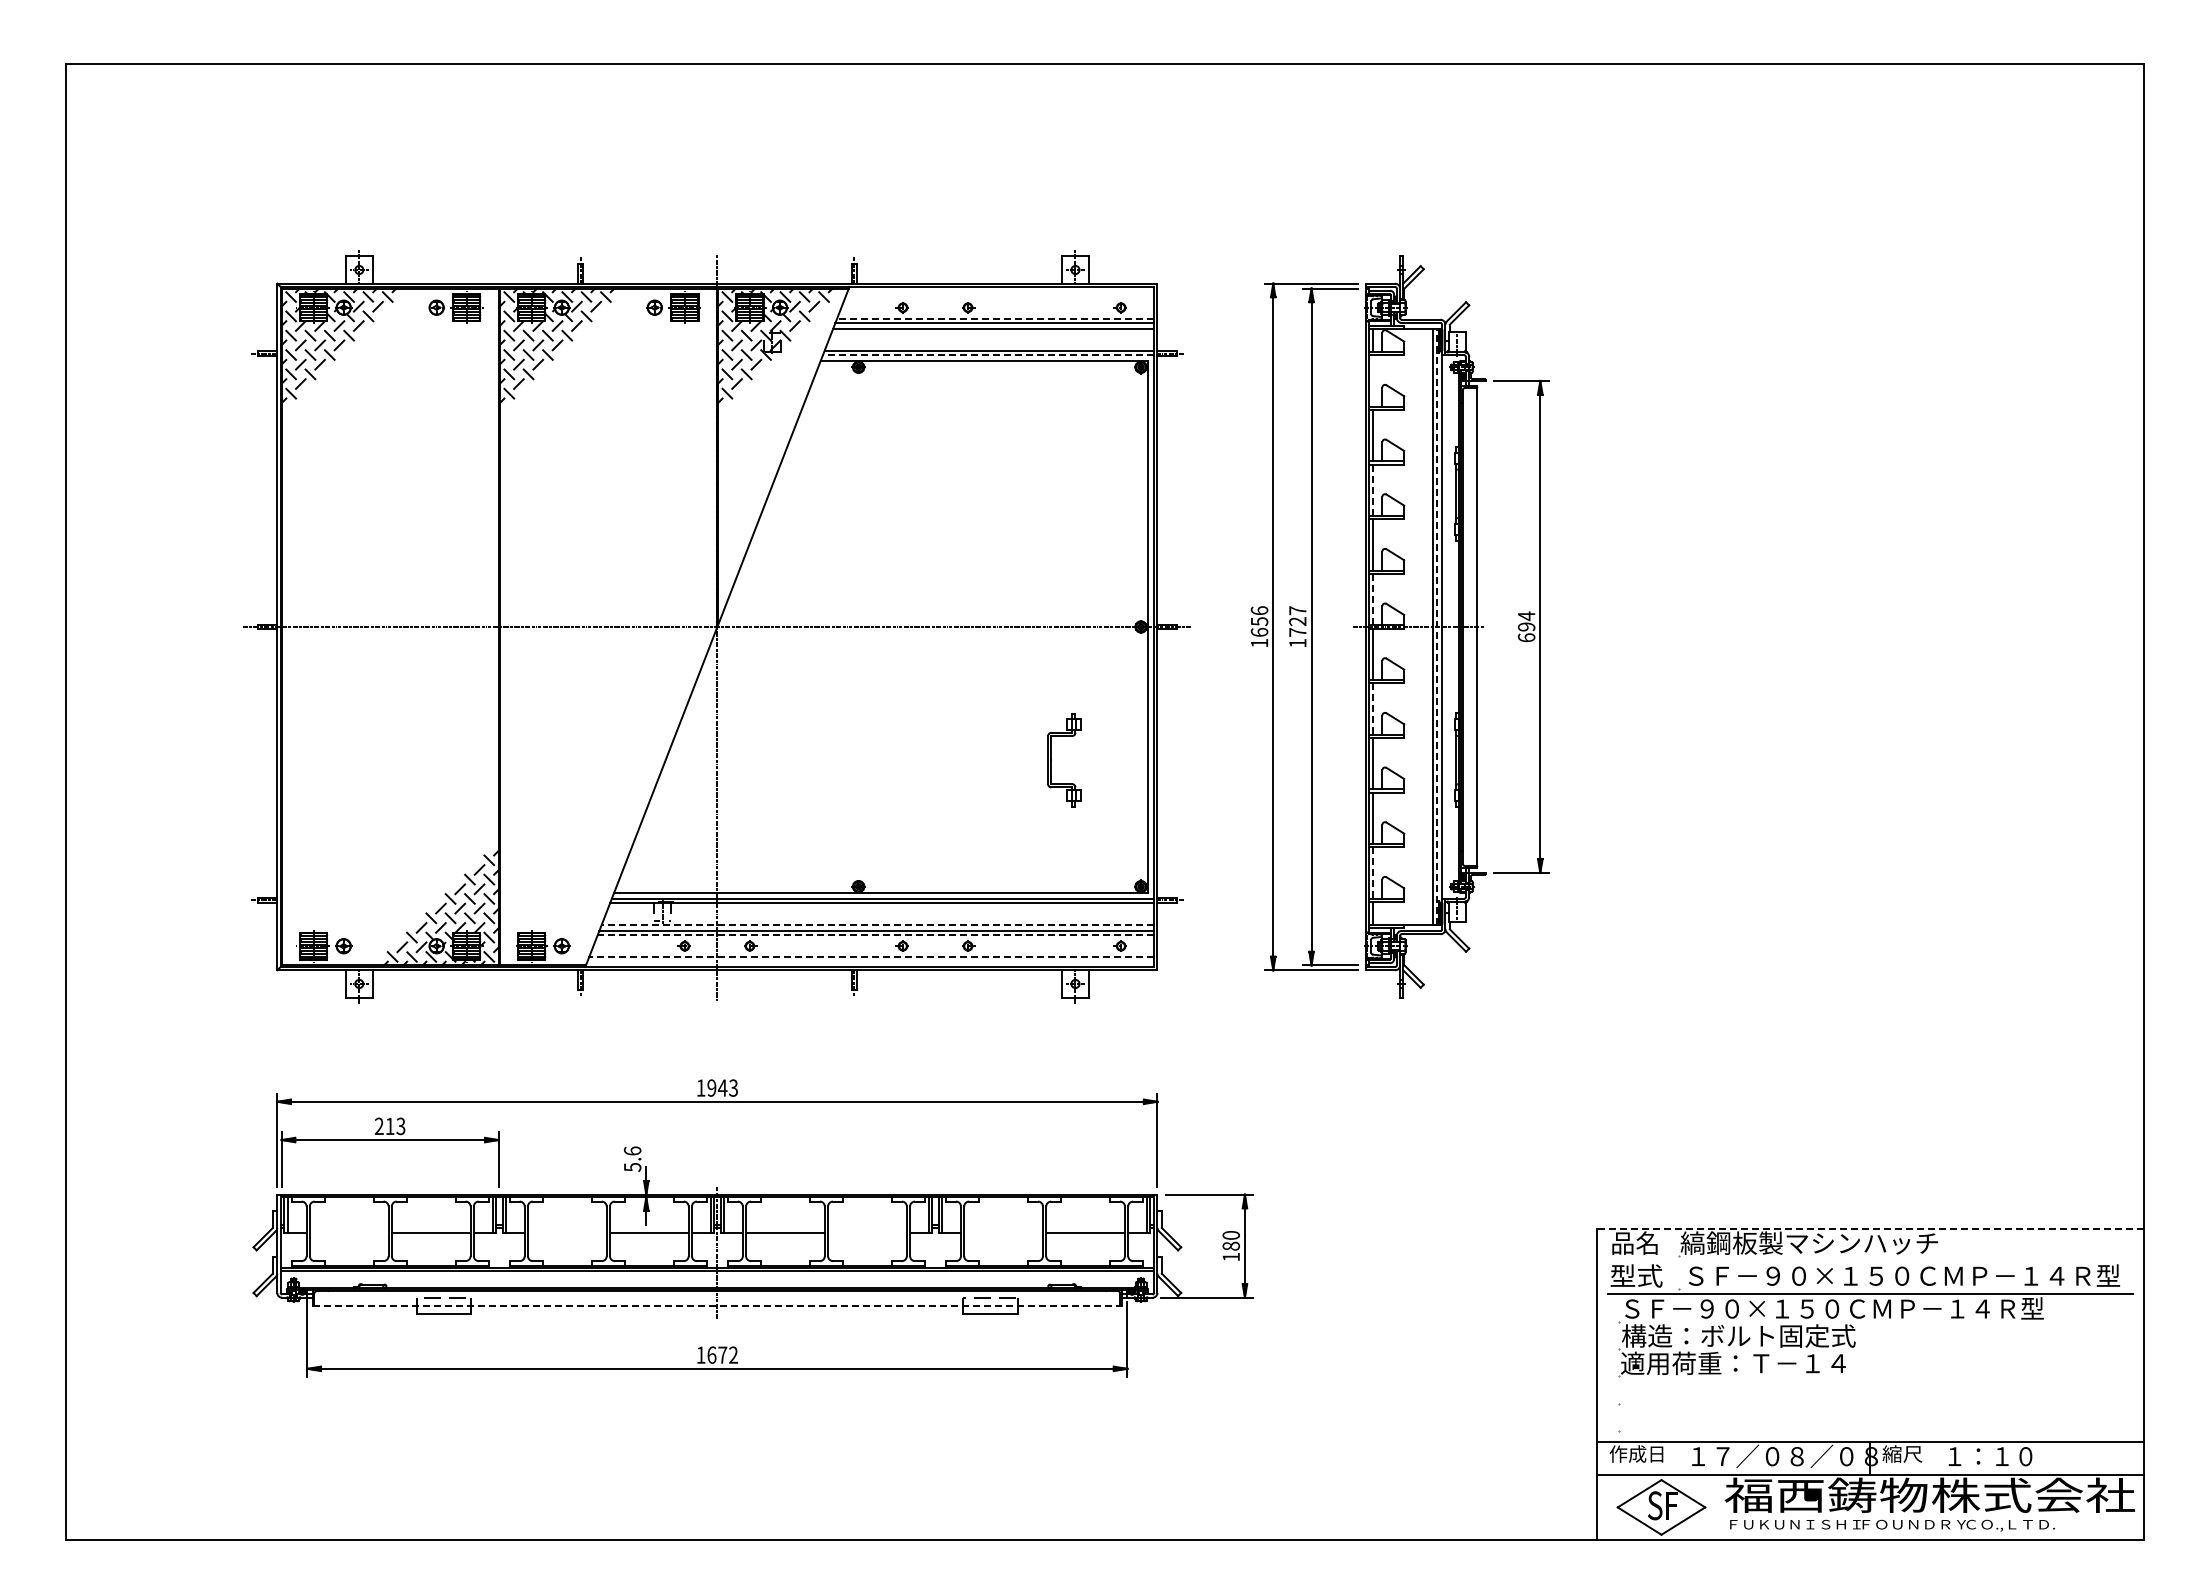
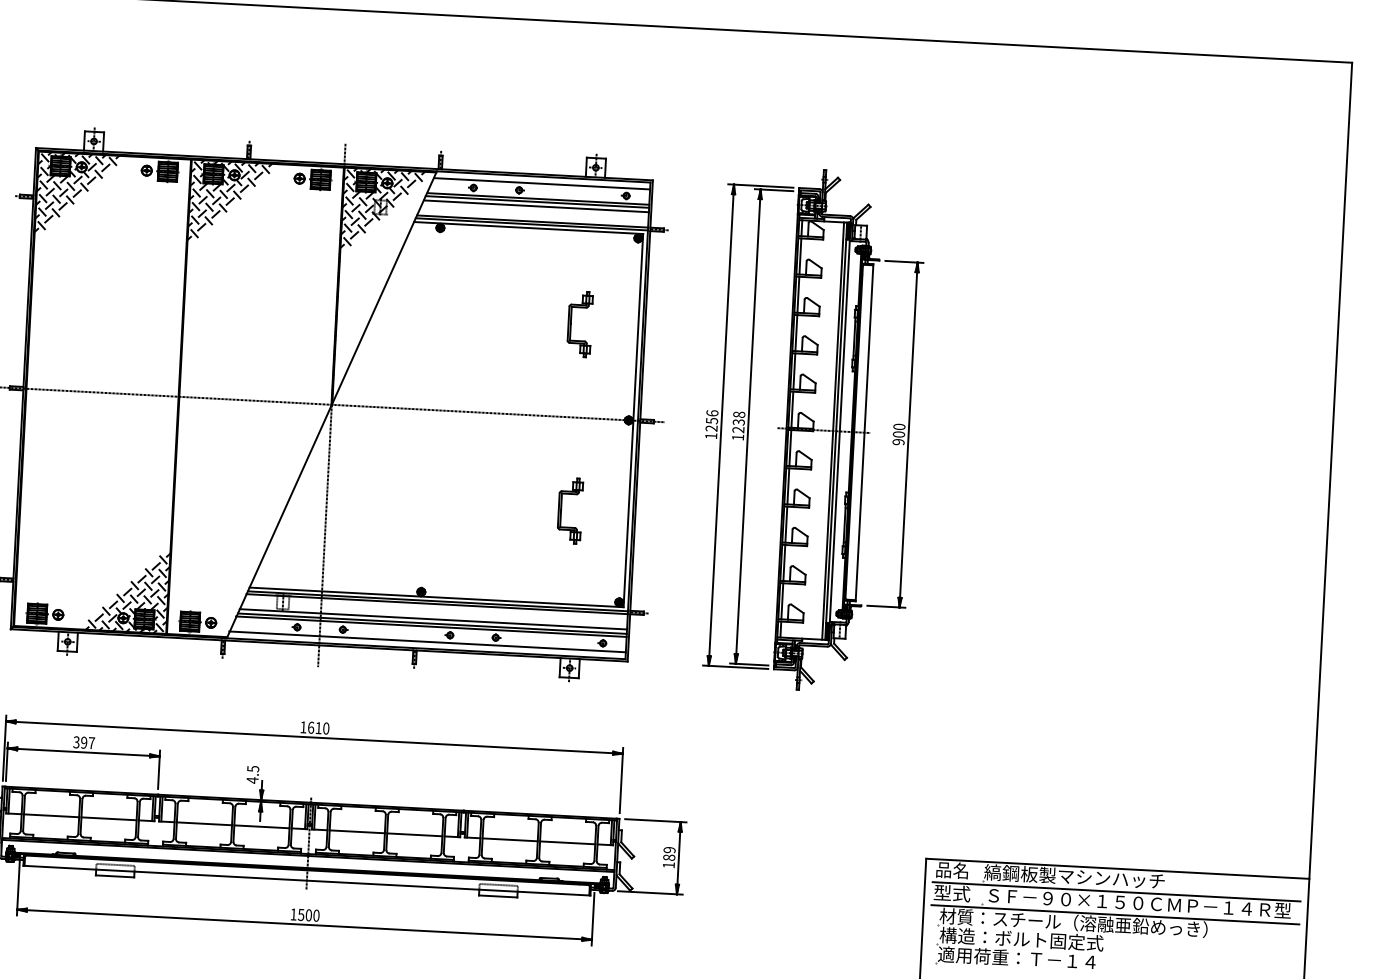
line: (1000, 296) -> (542, 183), added
line: (995, 318) -> (538, 198), dashed -> solid
line: (988, 355) -> (531, 224), dashed -> solid
line: (1373, 380) -> (800, 256), added
line: (1373, 490) -> (796, 333), dashed -> solid
part: (1051, 493) -> (570, 323), added
line: (1373, 599) -> (792, 409), dashed -> solid
text: (1297, 621) -> (738, 422), 1727 -> 1238
line: (1437, 626) -> (836, 430), dashed -> solid
text: (1526, 626) -> (898, 434), 694 -> 900
text: (1259, 631) -> (711, 427), 1656 -> 1256
line: (1373, 709) -> (788, 486), dashed -> solid
line: (1373, 873) -> (782, 601), dashed -> solid
line: (877, 924) -> (433, 619), dashed -> solid
line: (875, 935) -> (431, 626), dashed -> solid
line: (871, 957) -> (427, 642), dashed -> solid
text: (722, 1087) -> (318, 727), 1943 -> 1610
text: (389, 1126) -> (83, 742), 213 -> 397
text: (632, 1159) -> (252, 774), 5.6 -> 4.5
line: (1869, 1228) -> (1117, 868), dashed -> solid
line: (348, 1232) -> (51, 815), added
line: (566, 1232) -> (203, 823), added
line: (867, 1232) -> (414, 834), added
line: (1003, 1232) -> (510, 839), added
text: (1230, 1235) -> (669, 850), 180 -> 189
line: (1869, 1261) -> (1115, 891), added
line: (717, 1305) -> (307, 880), dashed -> solid
text: (1831, 1308) -> (1087, 923), ＳＦ－９０×１５０ＣＭＰ－１４Ｒ型 -> 材質：スチール（溶融亜鉛めっき）
text: (722, 1354) -> (308, 914), 1672 -> 1500

